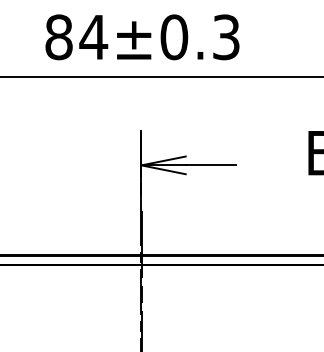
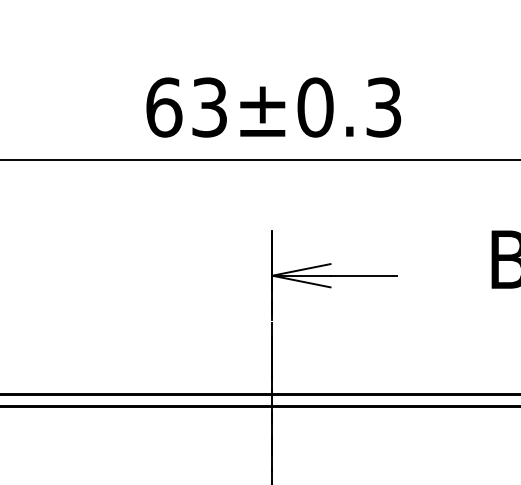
text: (76, 37) -> (187, 107), 84±0.3 -> 63±0.3

